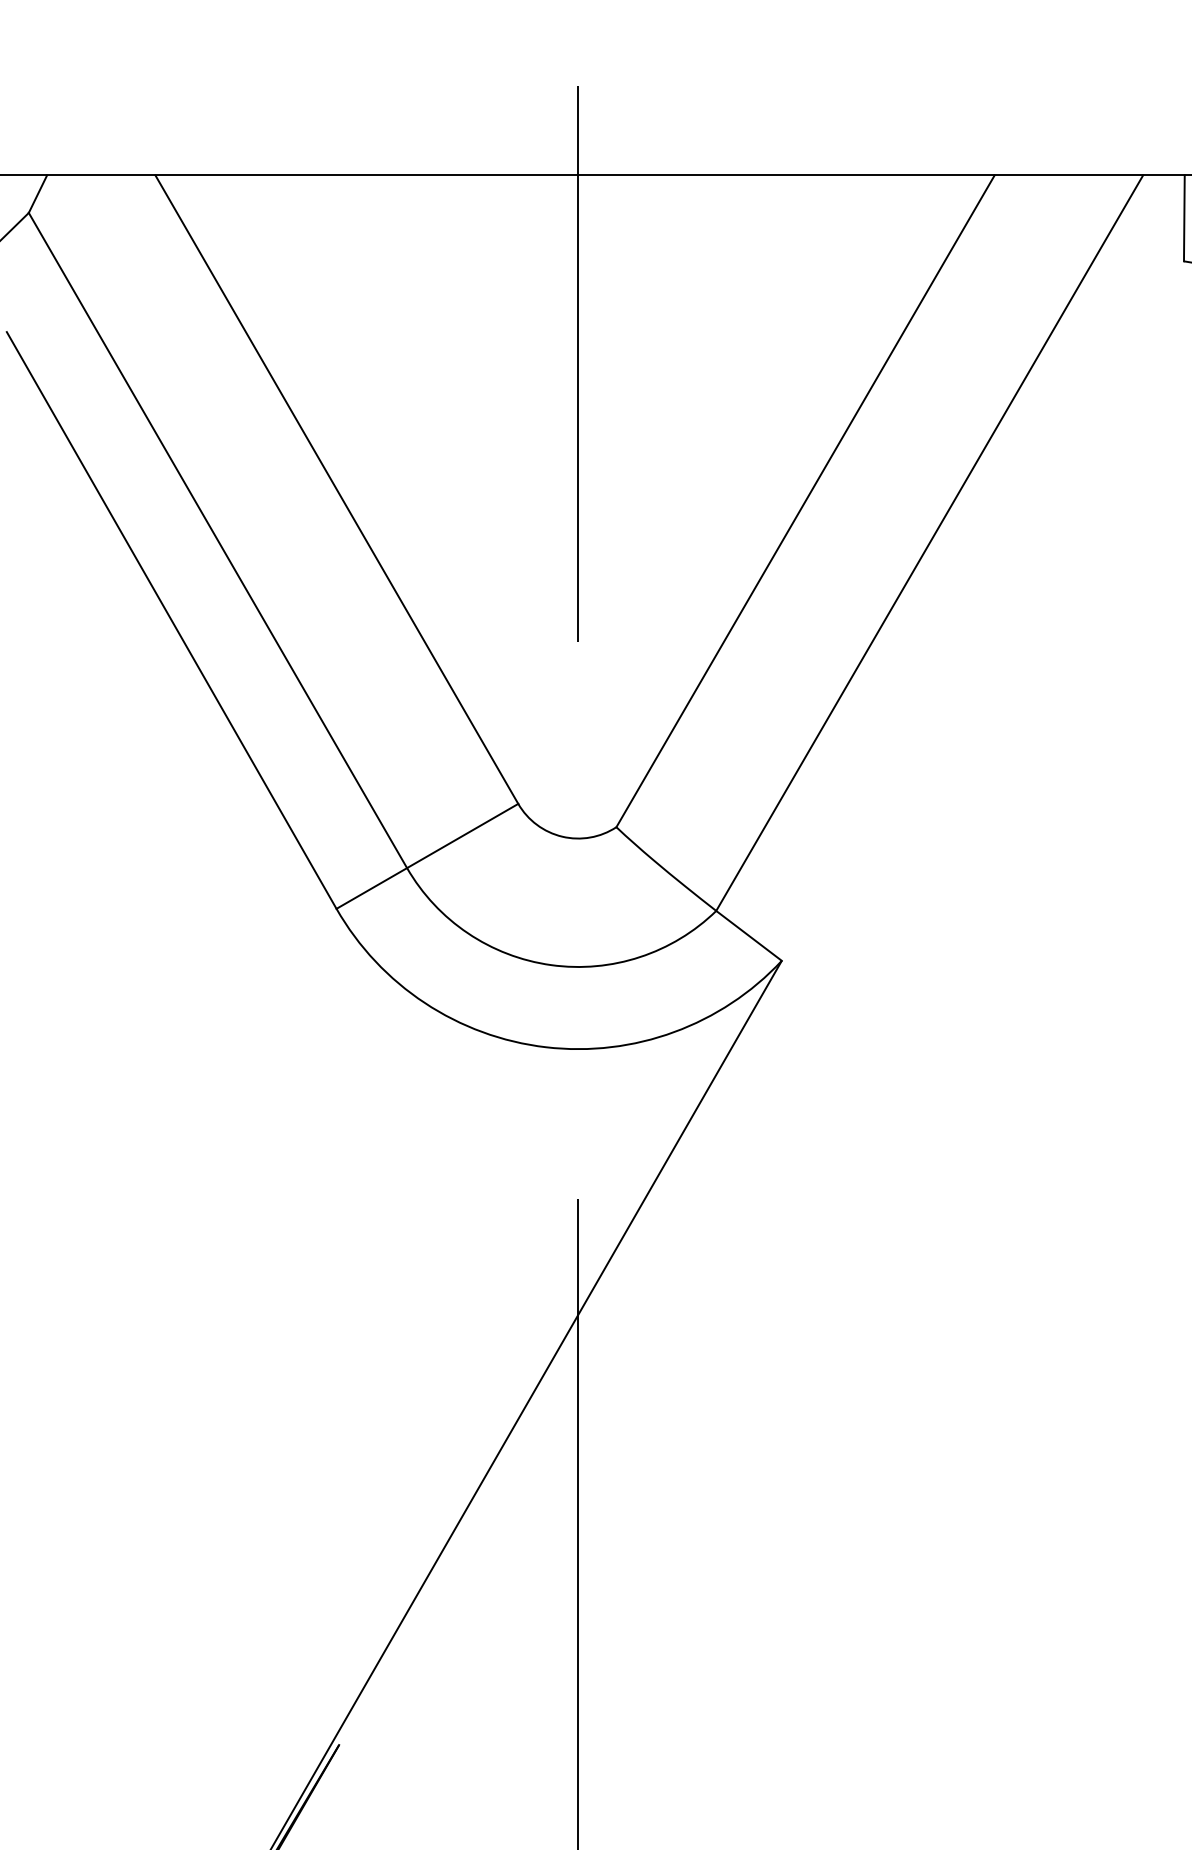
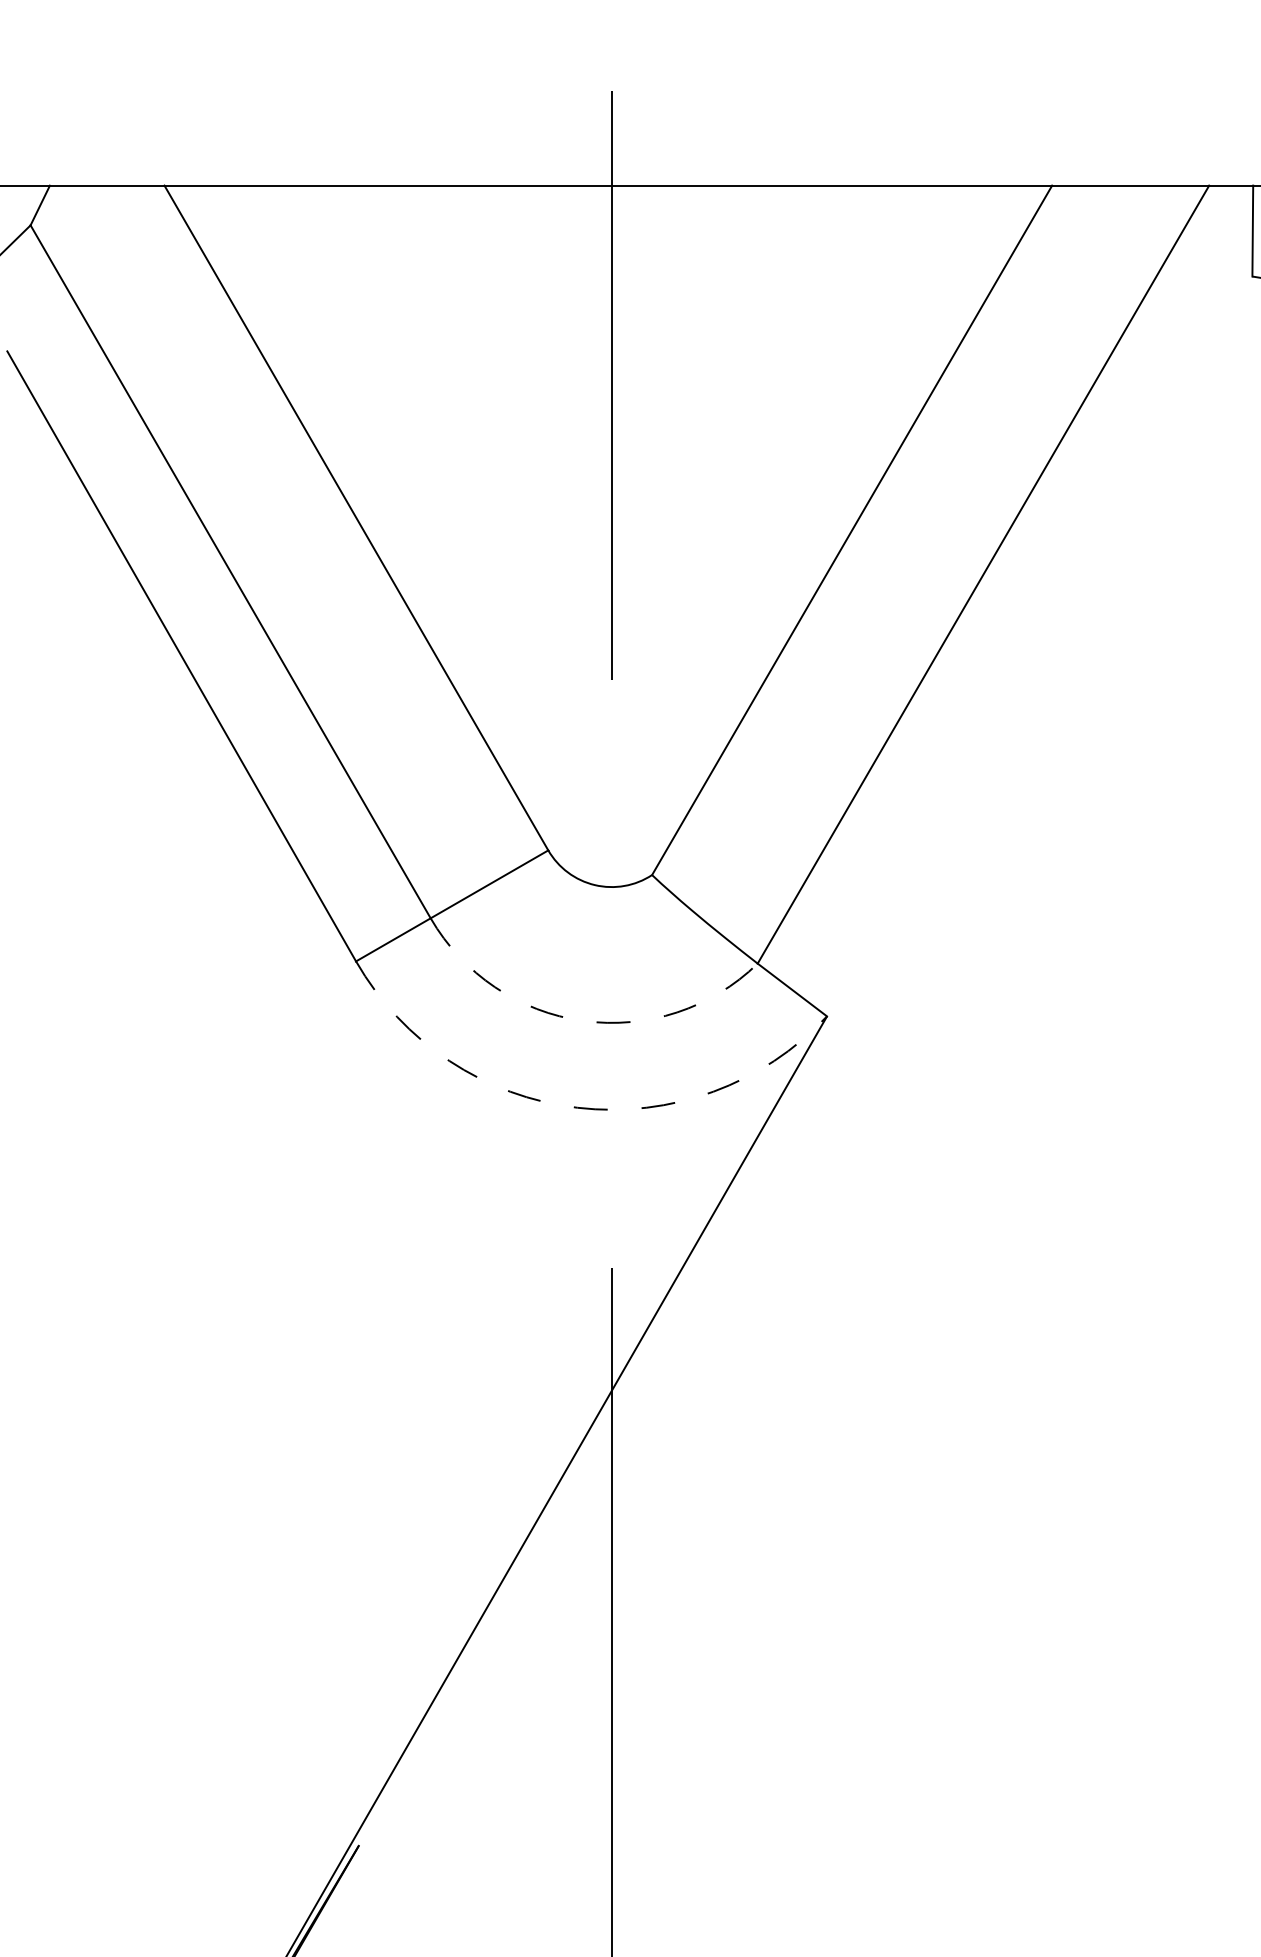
arc: (551, 965) -> (583, 1021), solid -> dashed
arc: (546, 1047) -> (578, 1108), solid -> dashed

